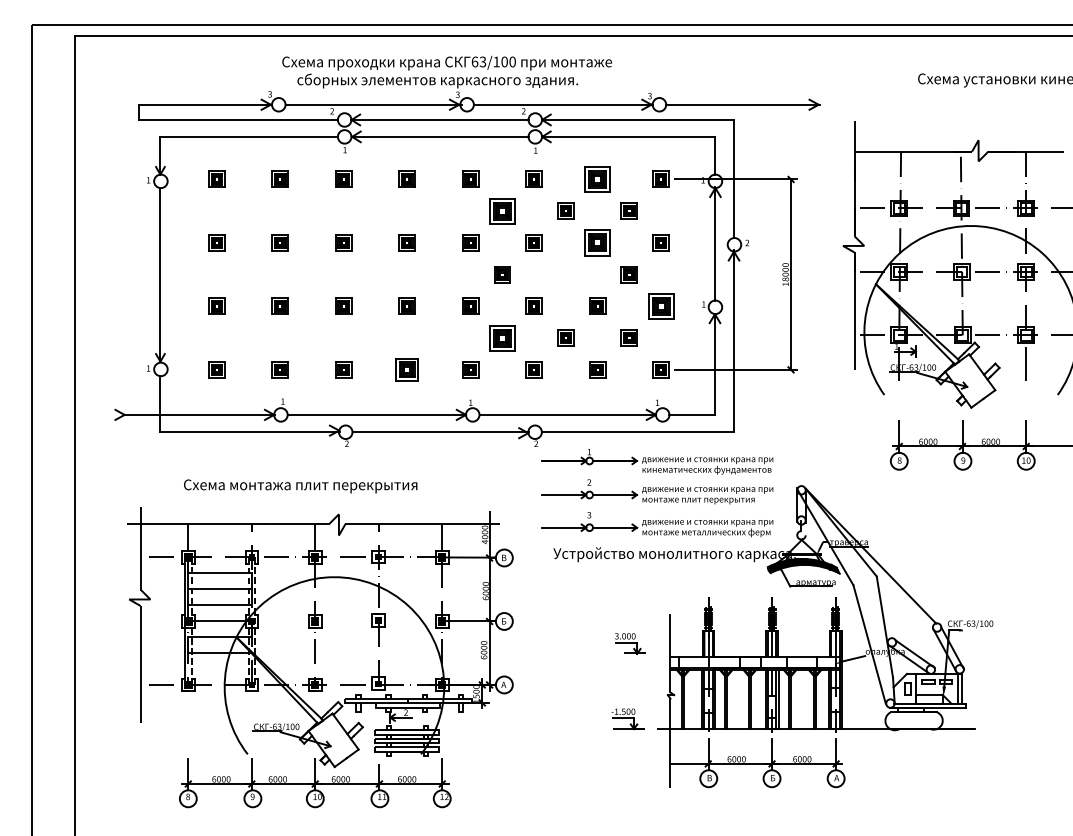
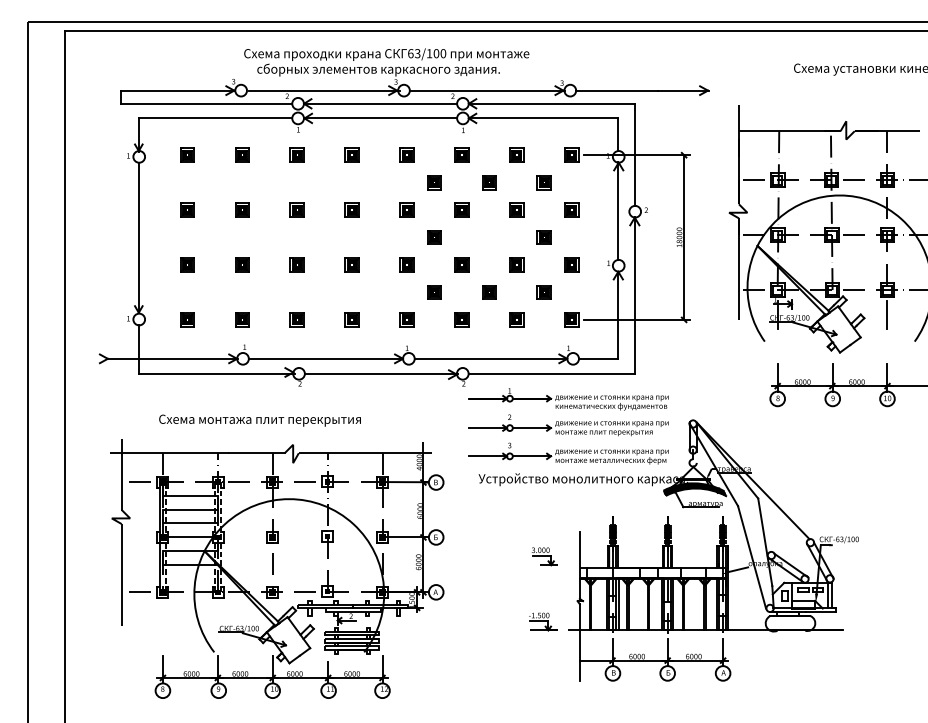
part: (597, 178) -> (516, 154), size x0.62
part: (502, 210) -> (434, 182), size x0.62
part: (597, 242) -> (516, 209), size x0.62
part: (660, 305) -> (571, 264), size x0.62
part: (502, 337) -> (434, 291), size x0.62
part: (406, 369) -> (351, 319), size x0.71

